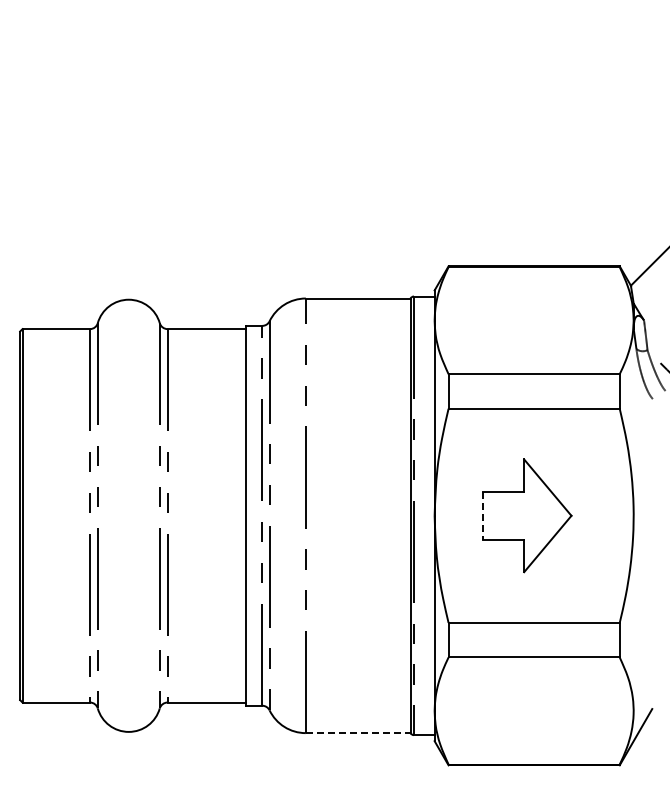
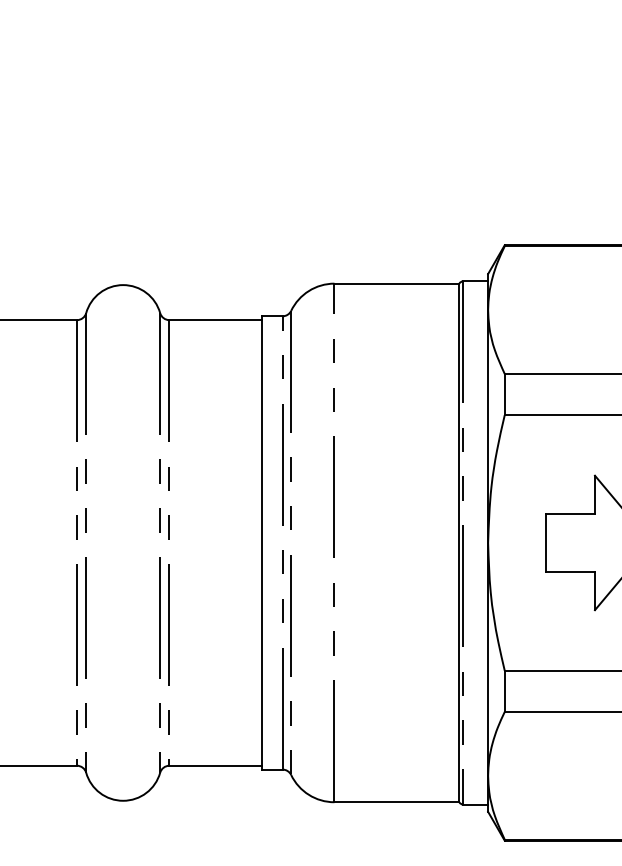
line: (482, 516) -> (545, 543), dashed -> solid
line: (358, 733) -> (397, 802), dashed -> solid

